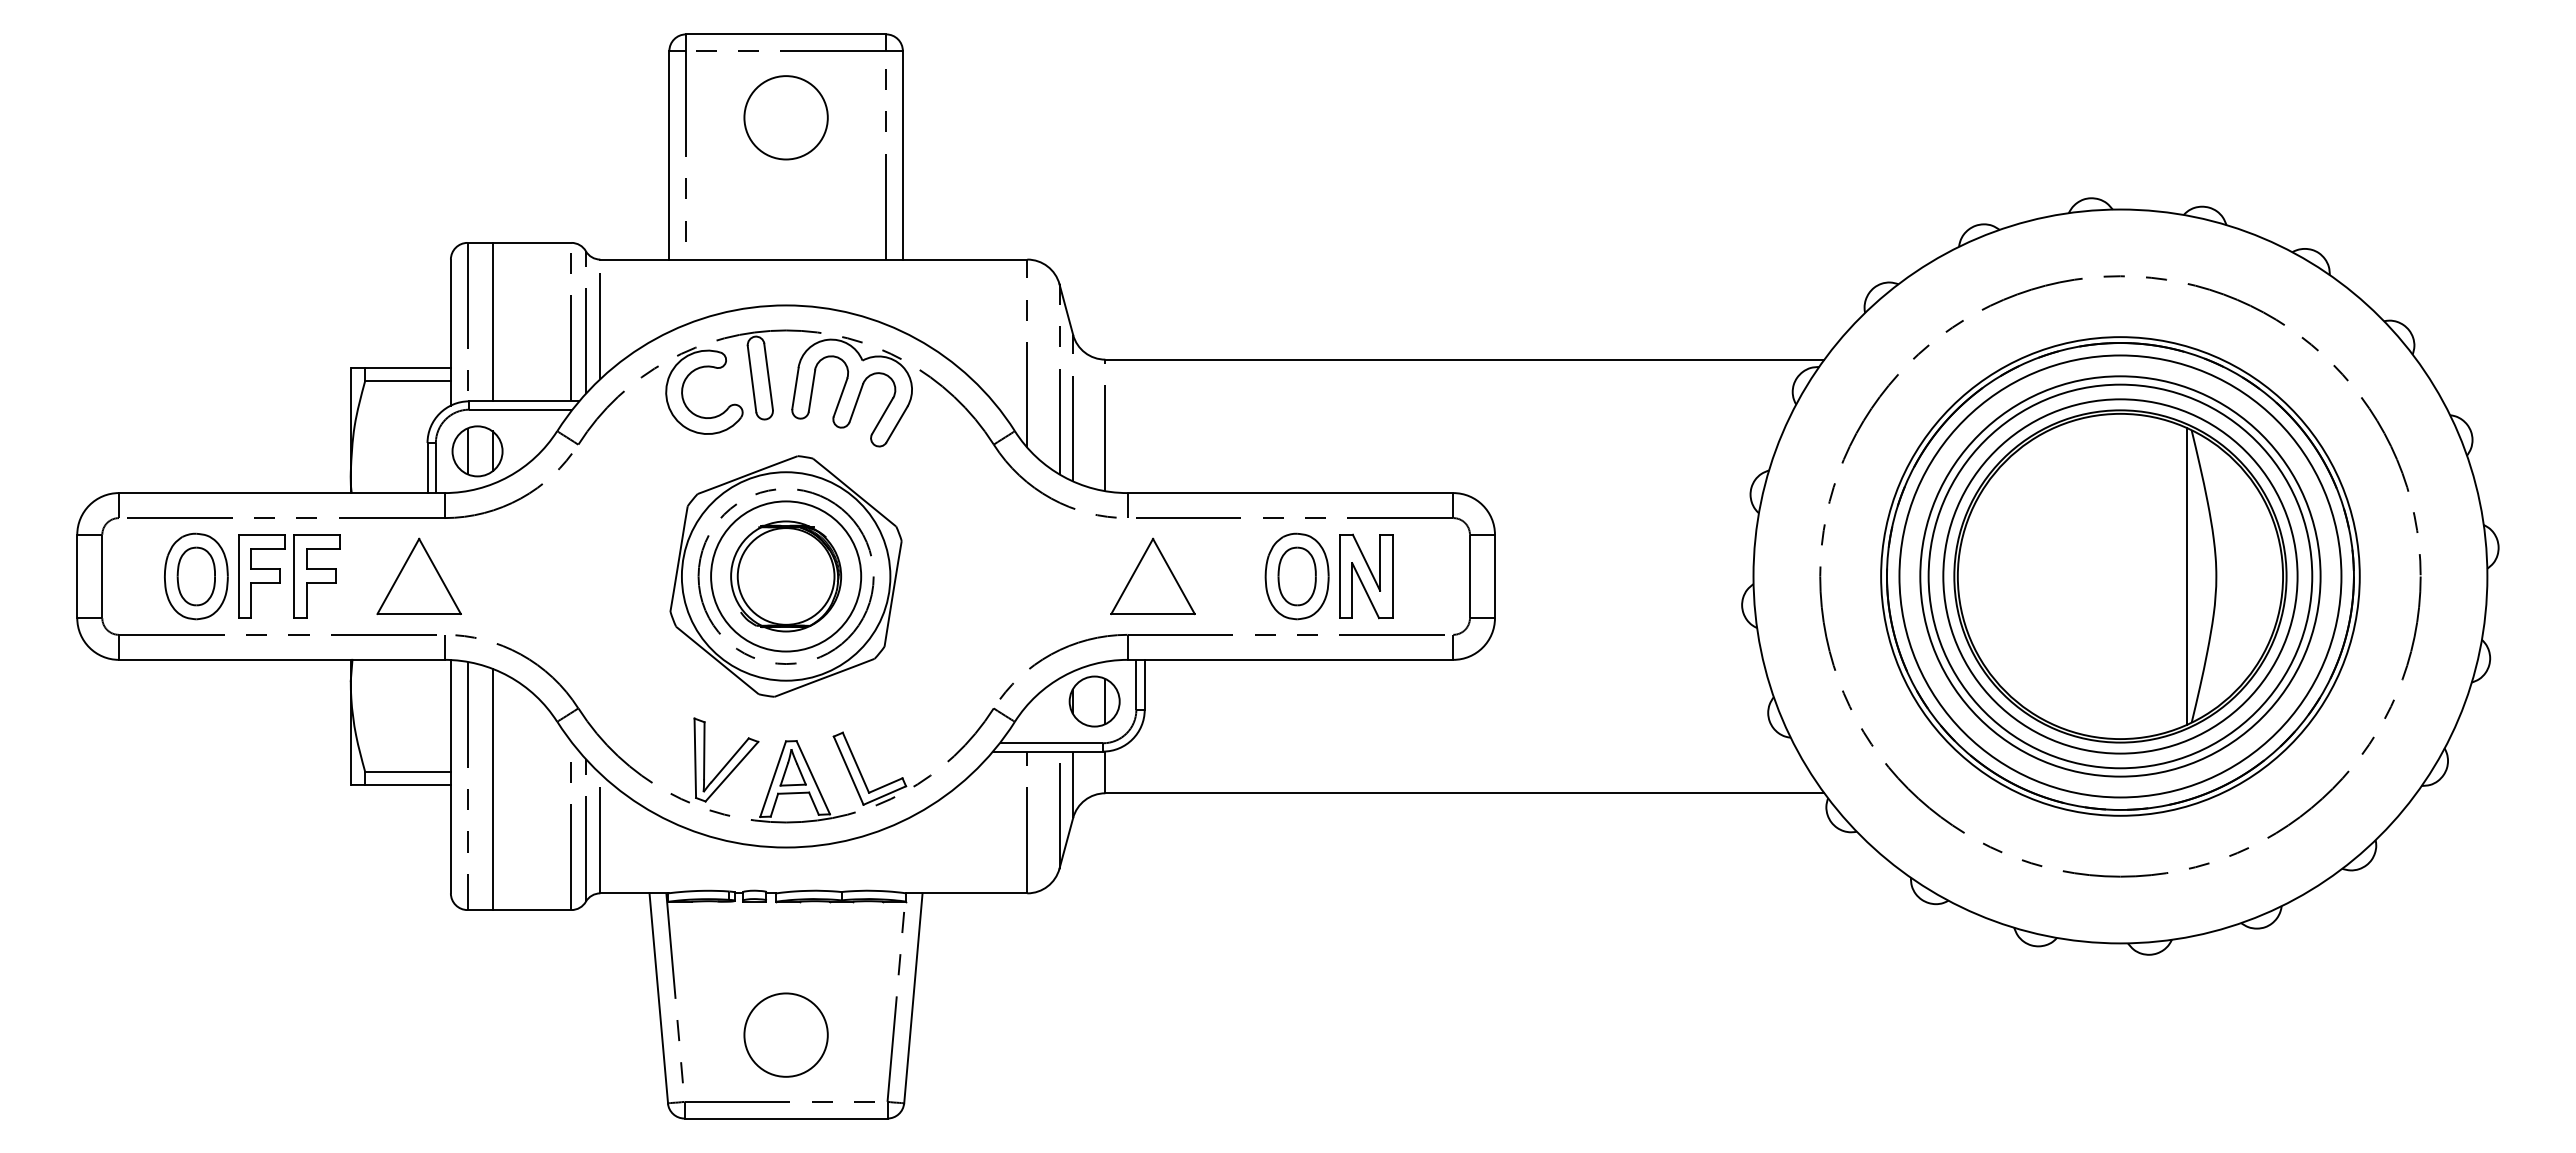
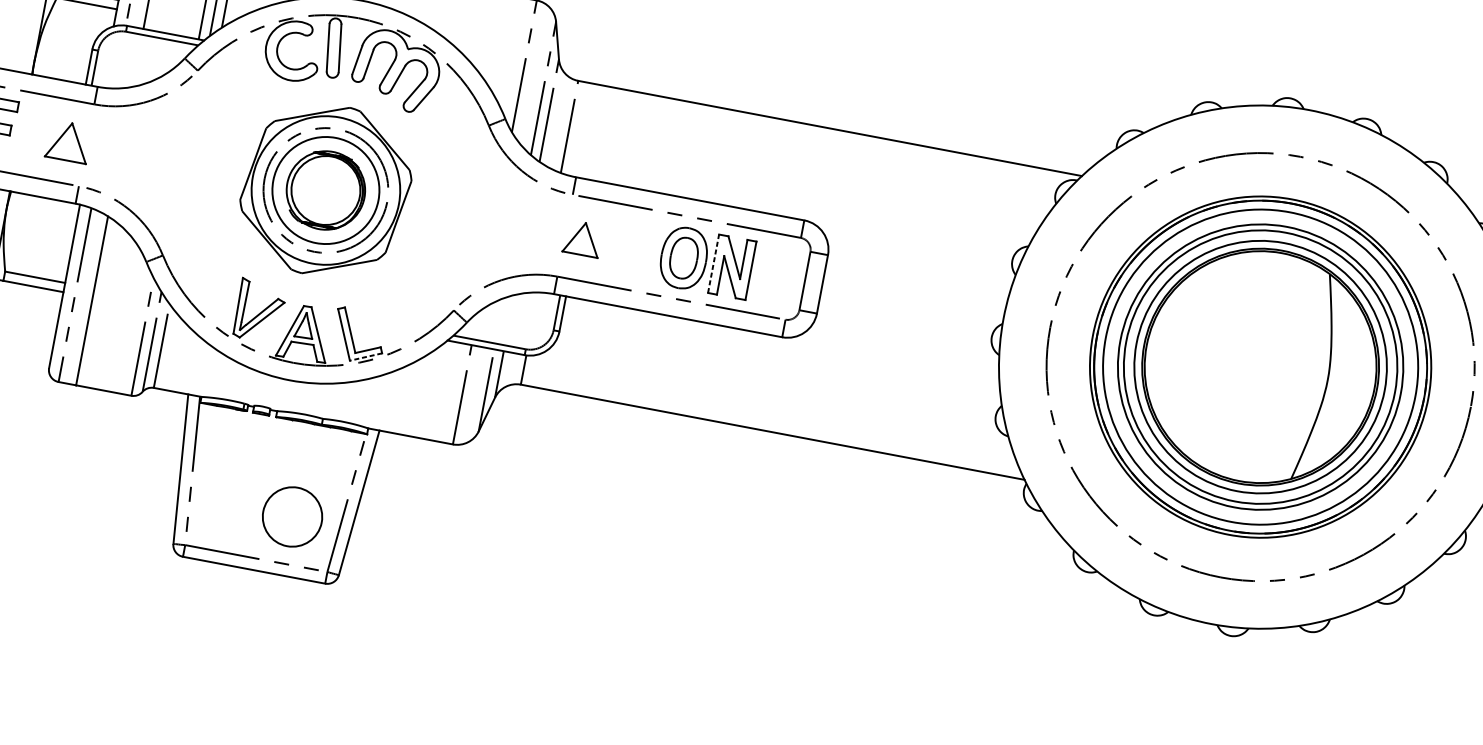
part: (477, 451) -> (126, 62), removed
part: (418, 575) -> (68, 141), size x0.7
part: (1152, 575) -> (582, 238), size x0.6
line: (1339, 576) -> (713, 263), solid -> dashed
line: (2187, 576) -> (1307, 376), removed
part: (1094, 701) -> (525, 318), removed
line: (884, 795) -> (365, 356), solid -> dashed
circle: (785, 1034) -> (292, 516), moved

